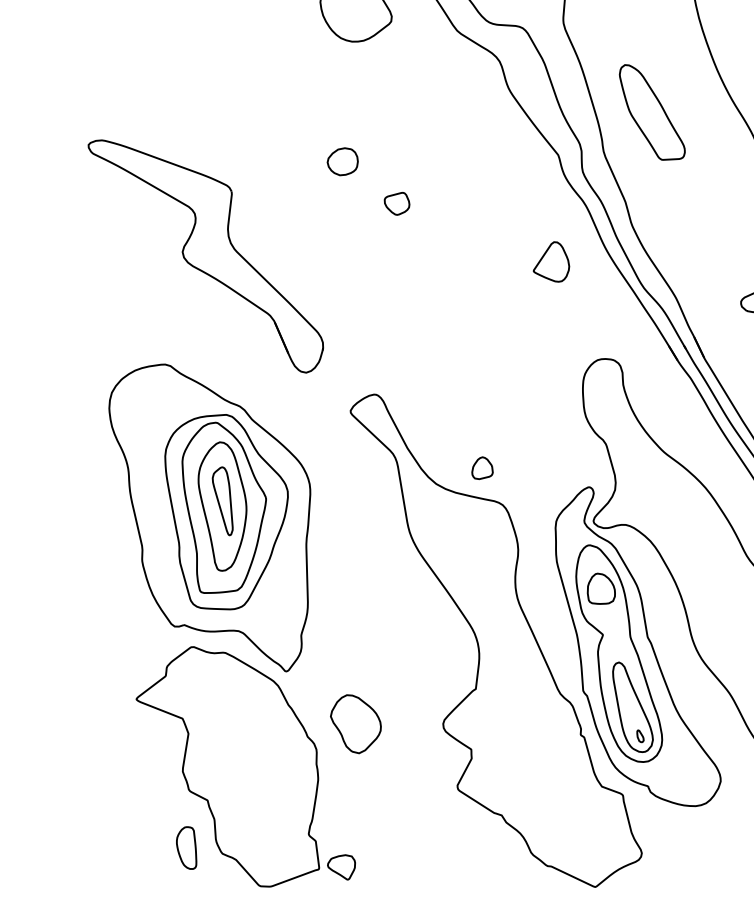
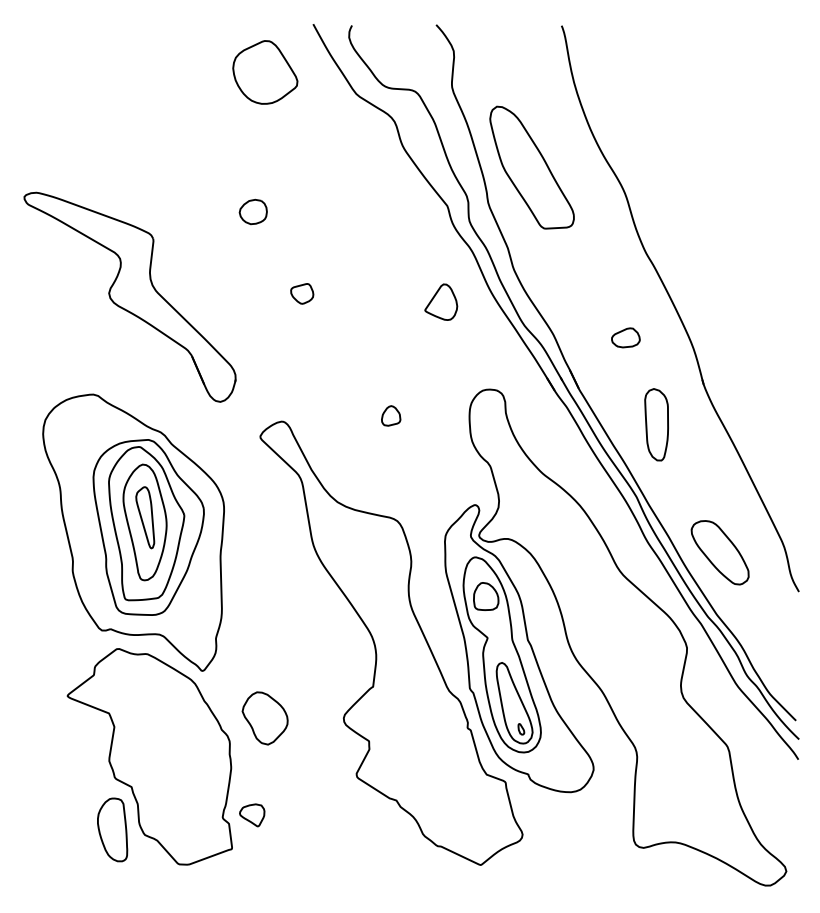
part: (651, 112) -> (531, 167), size x1.43
part: (397, 203) -> (302, 293), moved
part: (482, 467) -> (391, 415), moved
part: (186, 847) -> (112, 829), size x1.67
part: (341, 867) -> (252, 815), moved

